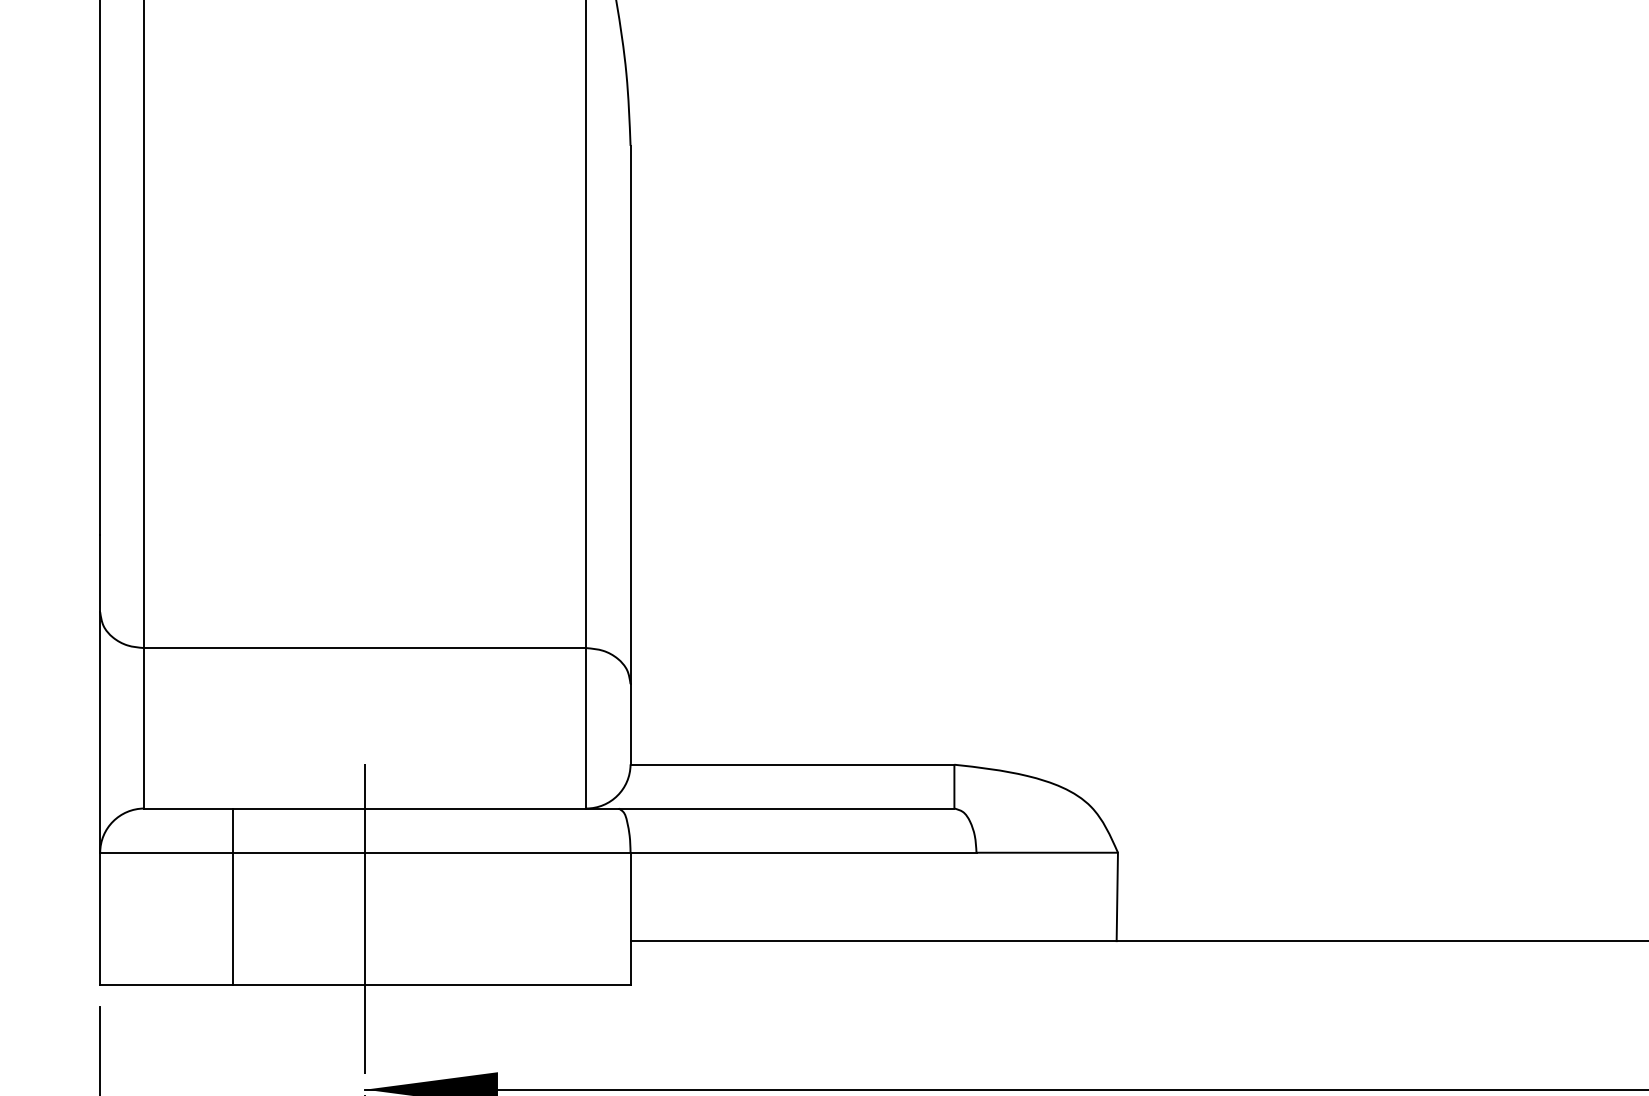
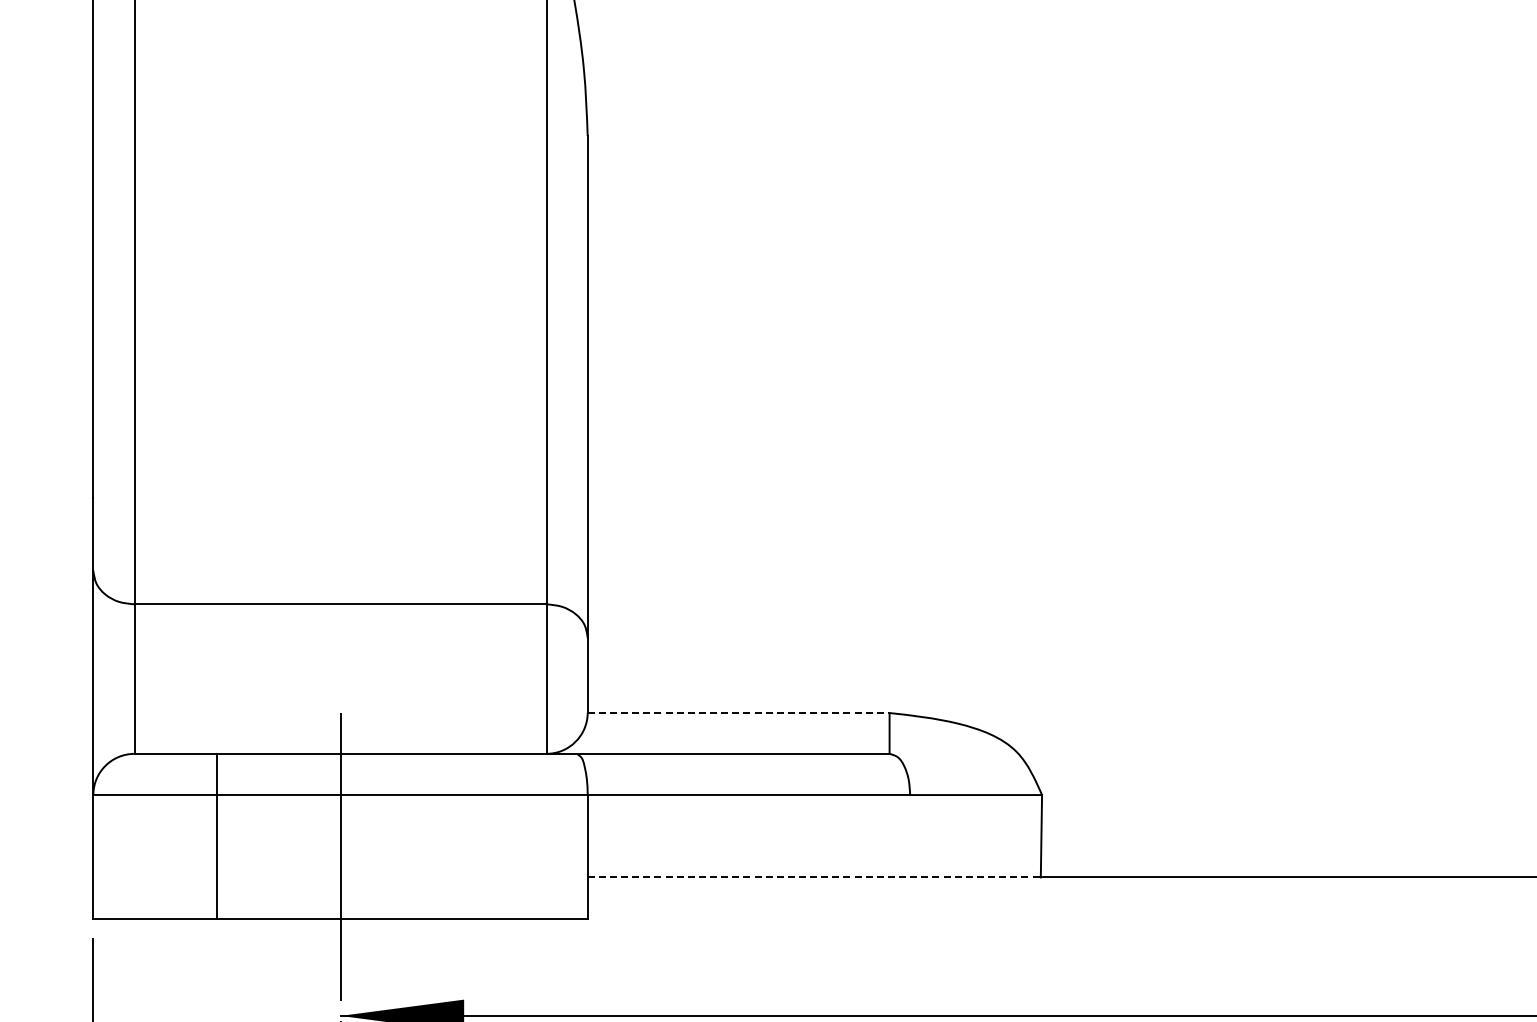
line: (792, 765) -> (738, 713), solid -> dashed
line: (873, 941) -> (814, 877), solid -> dashed

